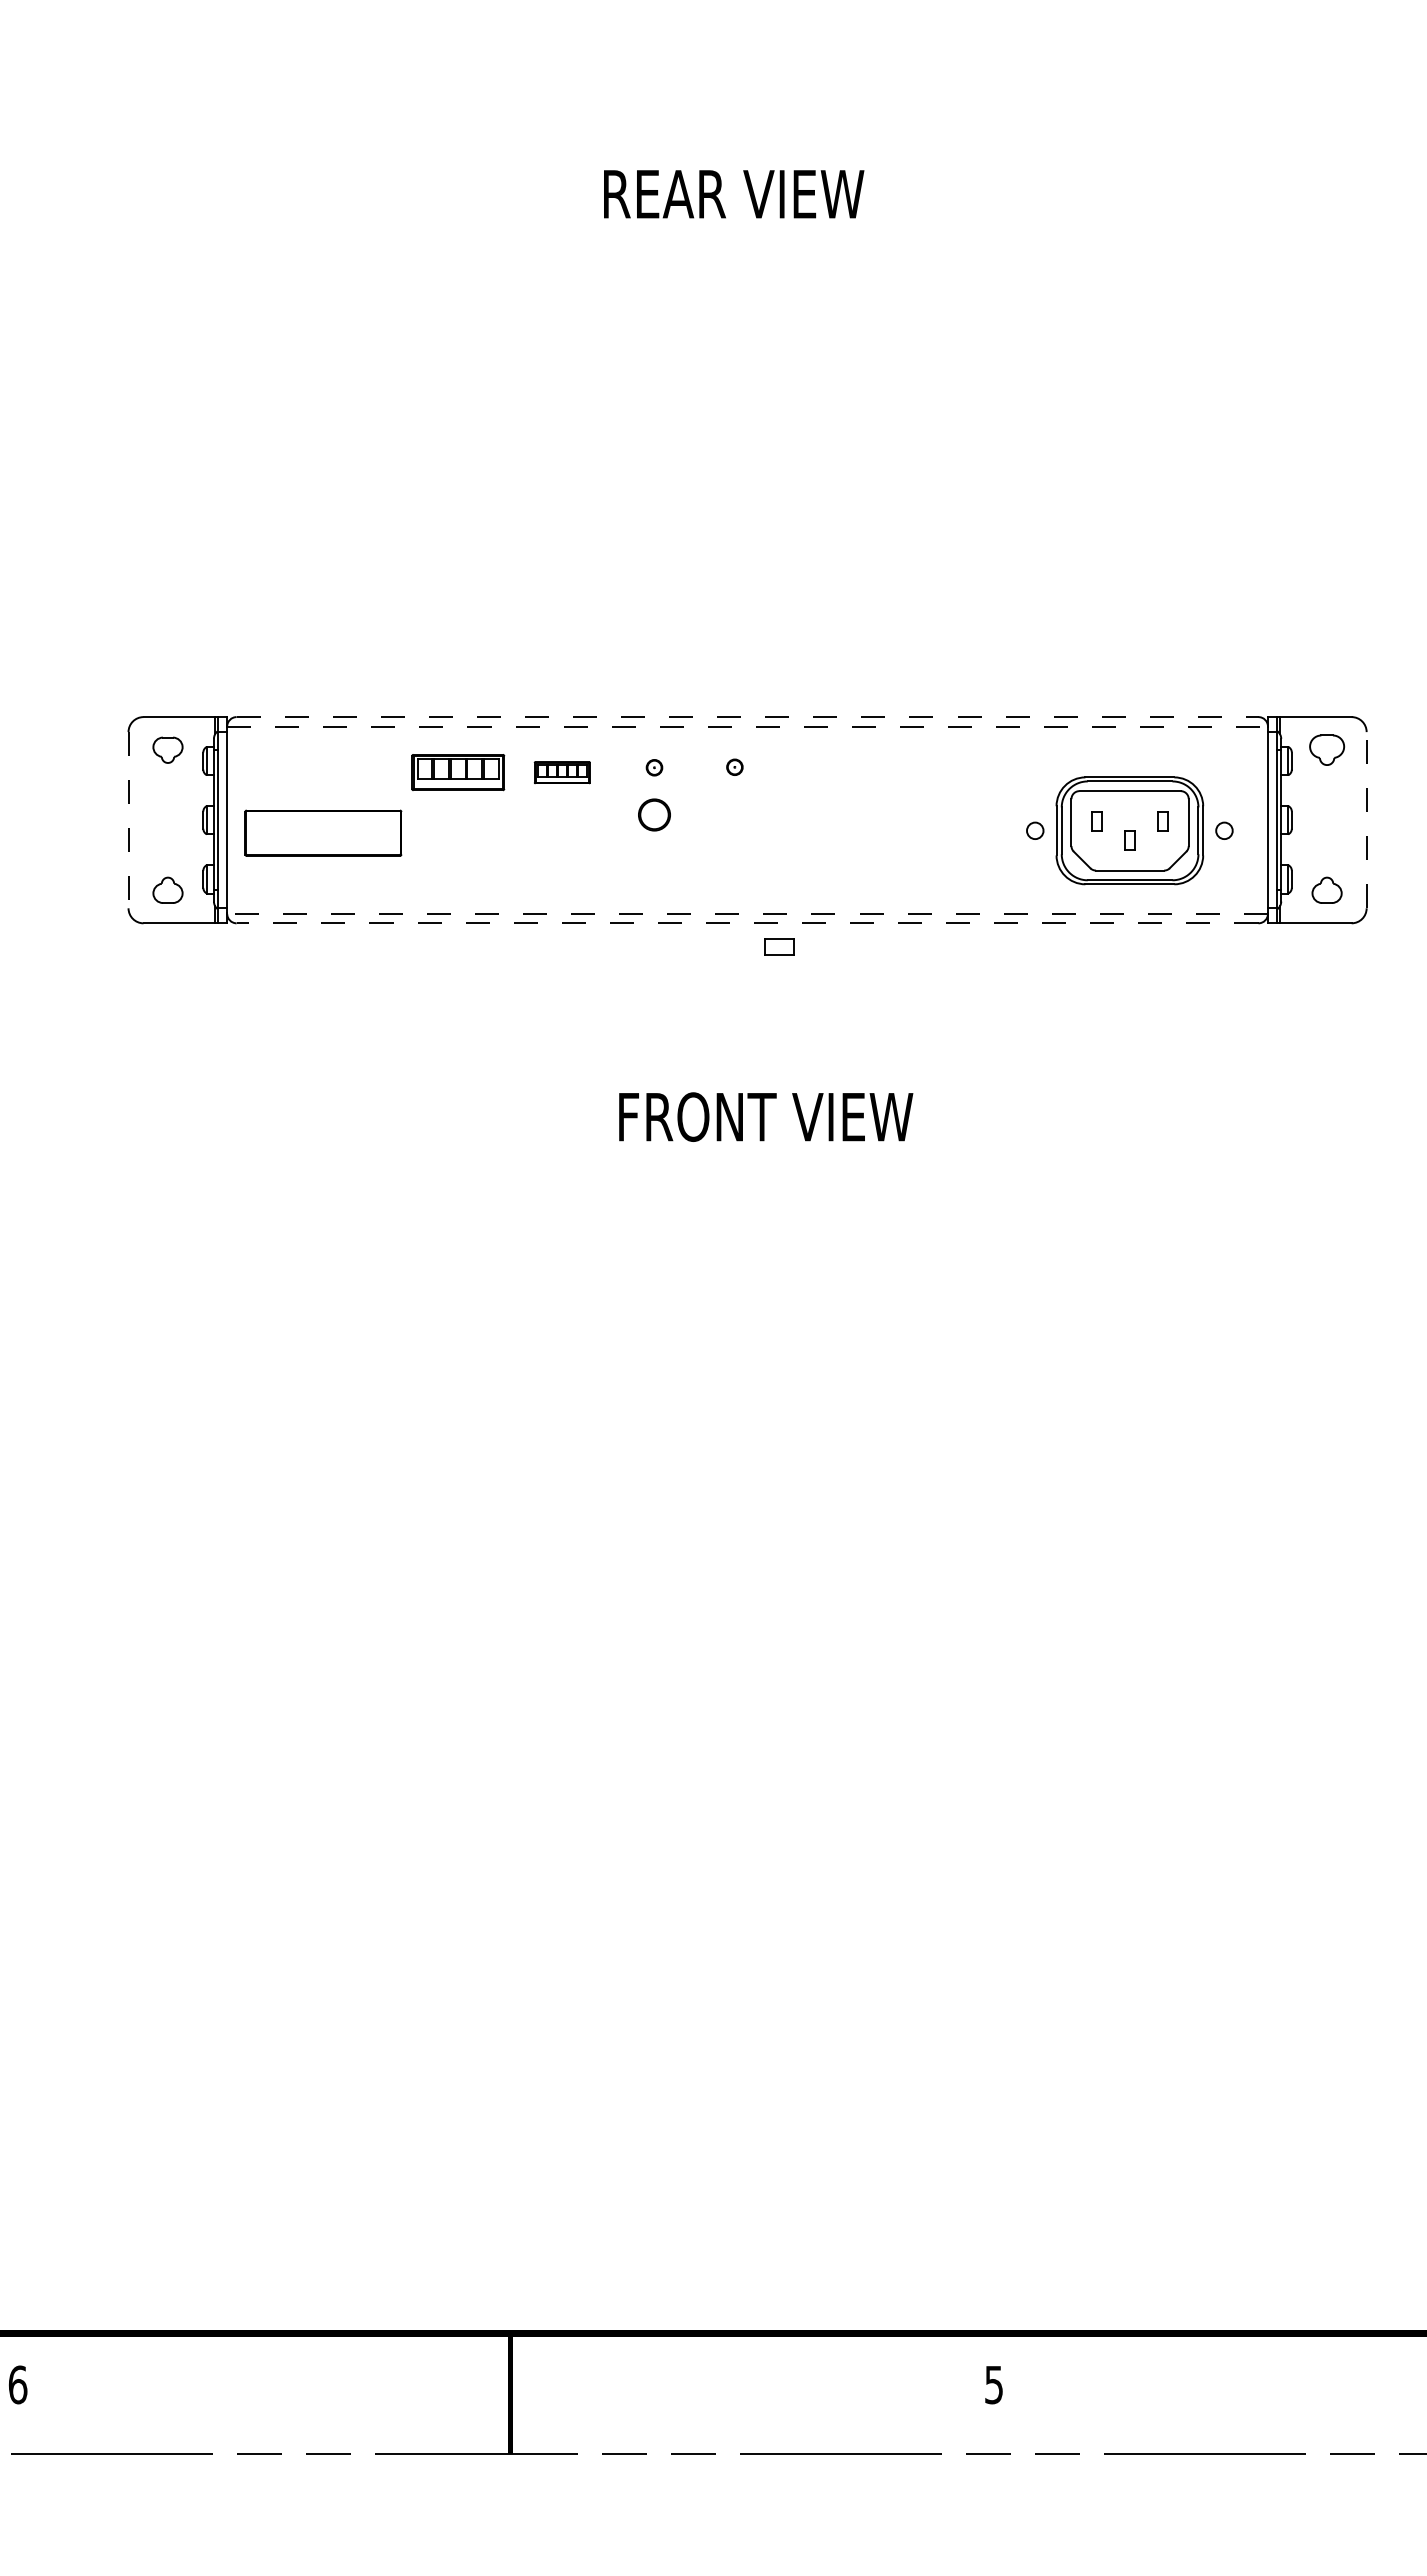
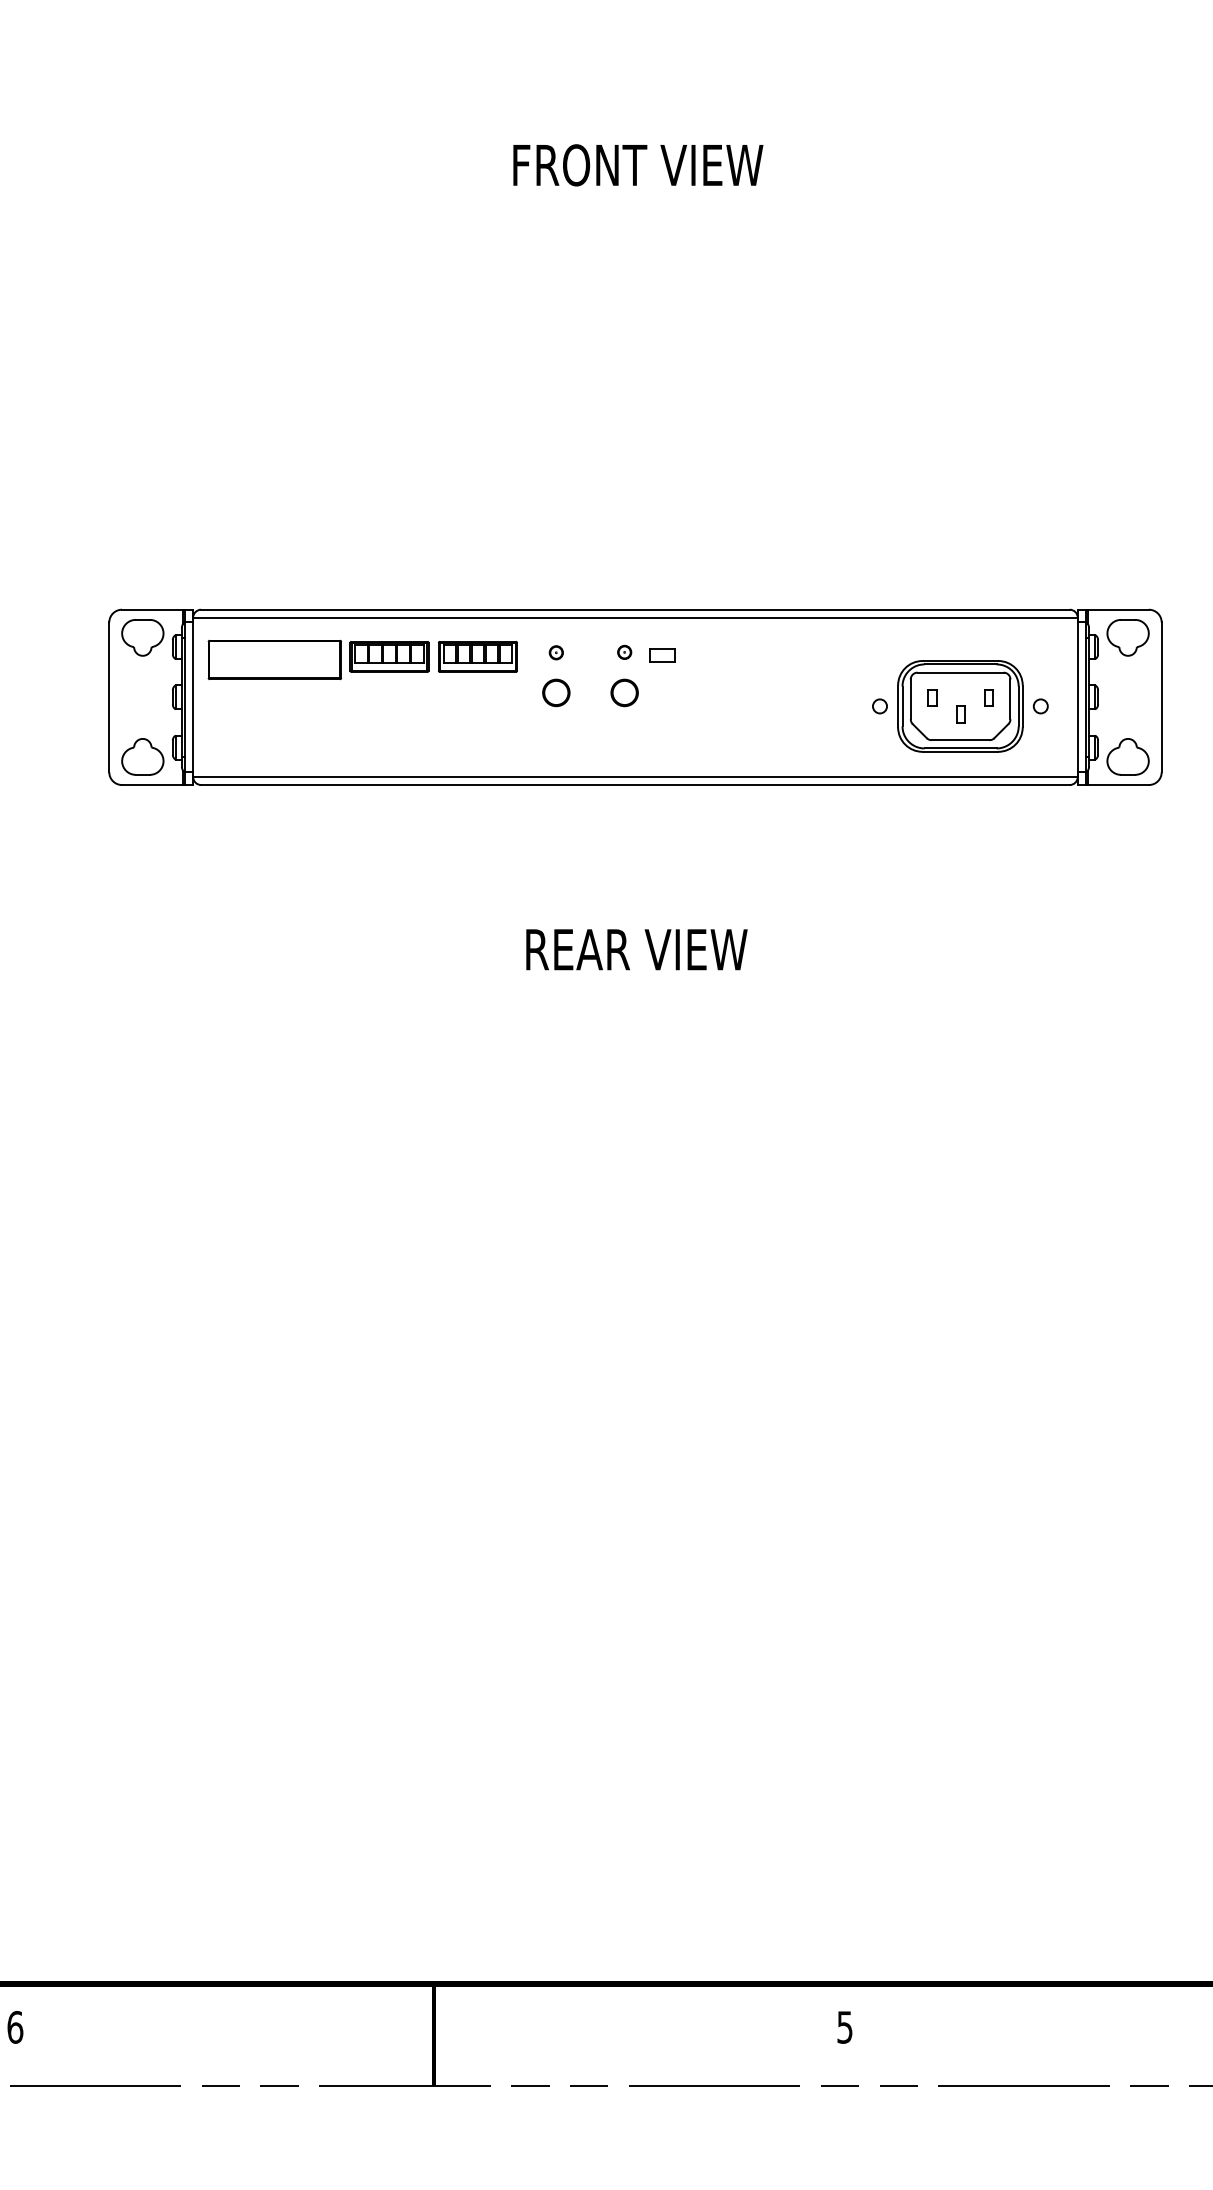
text: (753, 194) -> (640, 165), REAR VIEW -> FRONT VIEW
line: (747, 717) -> (635, 610), dashed -> solid
line: (748, 726) -> (636, 617), dashed -> solid
part: (167, 750) -> (142, 638), size x1.67
part: (1326, 750) -> (1127, 638), size x1.43
part: (562, 772) -> (478, 656), size x1.67
circle: (734, 814) -> (624, 692), added
line: (1366, 819) -> (1161, 696), dashed -> solid
line: (128, 820) -> (109, 697), dashed -> solid
part: (323, 832) -> (274, 659), moved
part: (167, 890) -> (142, 757), size x1.67
part: (1326, 890) -> (1127, 757), size x1.67
line: (747, 913) -> (635, 776), dashed -> solid
line: (747, 923) -> (635, 785), dashed -> solid
part: (779, 946) -> (662, 655), moved
text: (768, 1116) -> (653, 949), FRONT VIEW -> REAR VIEW

